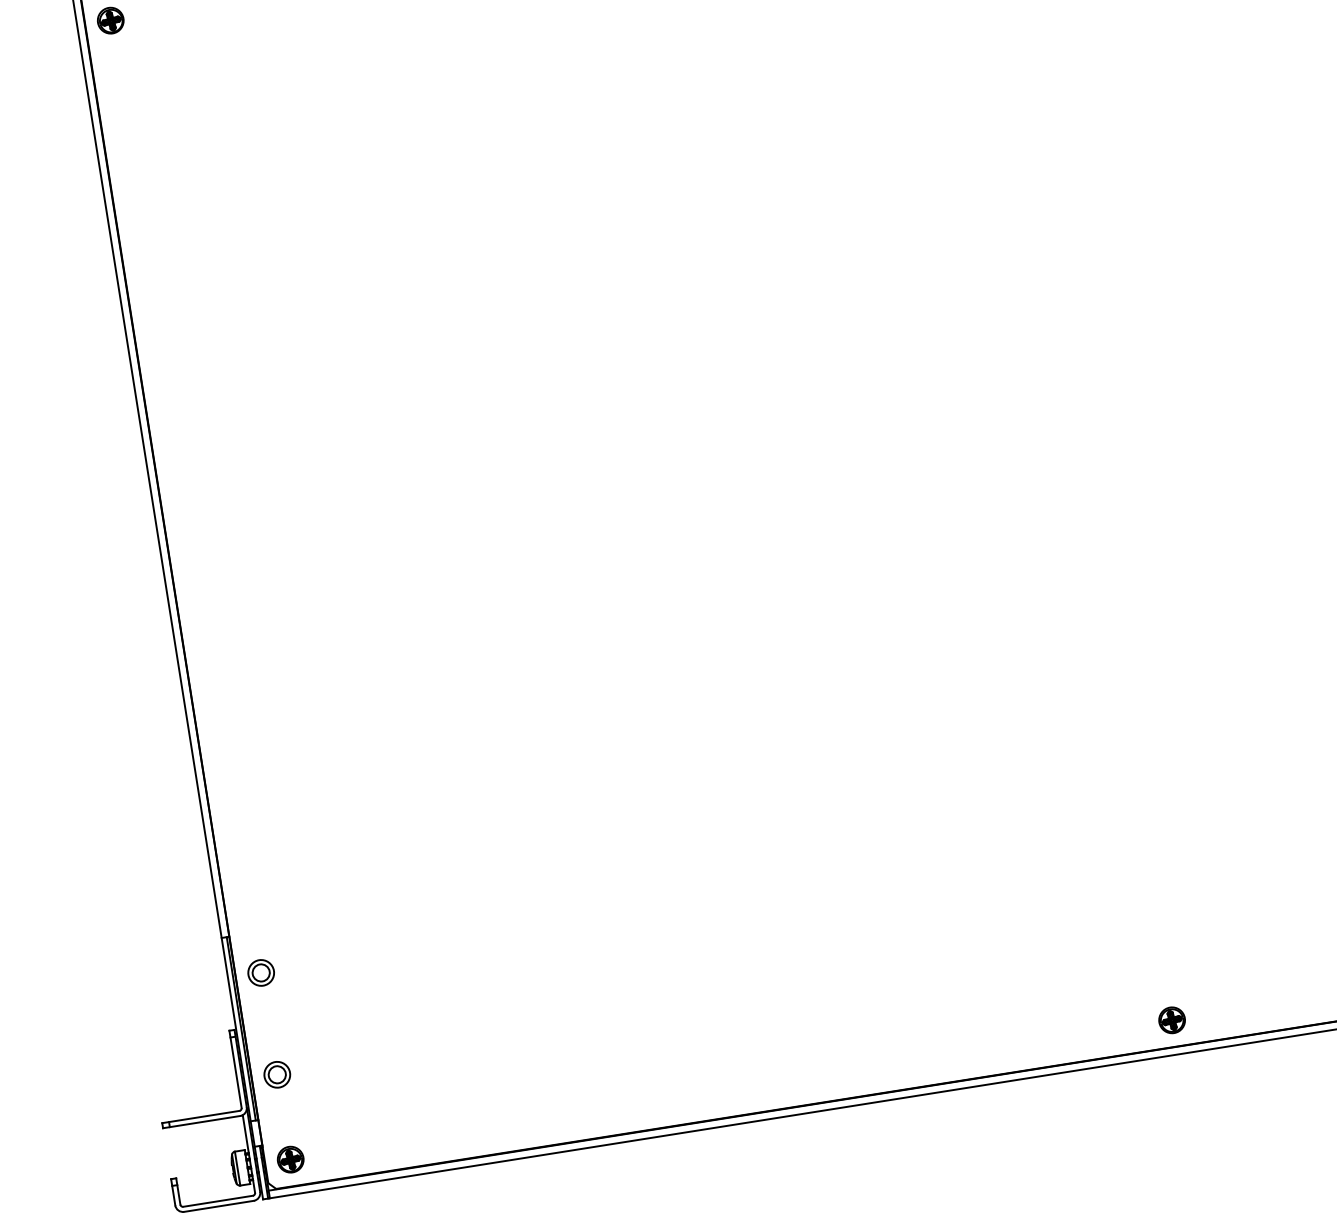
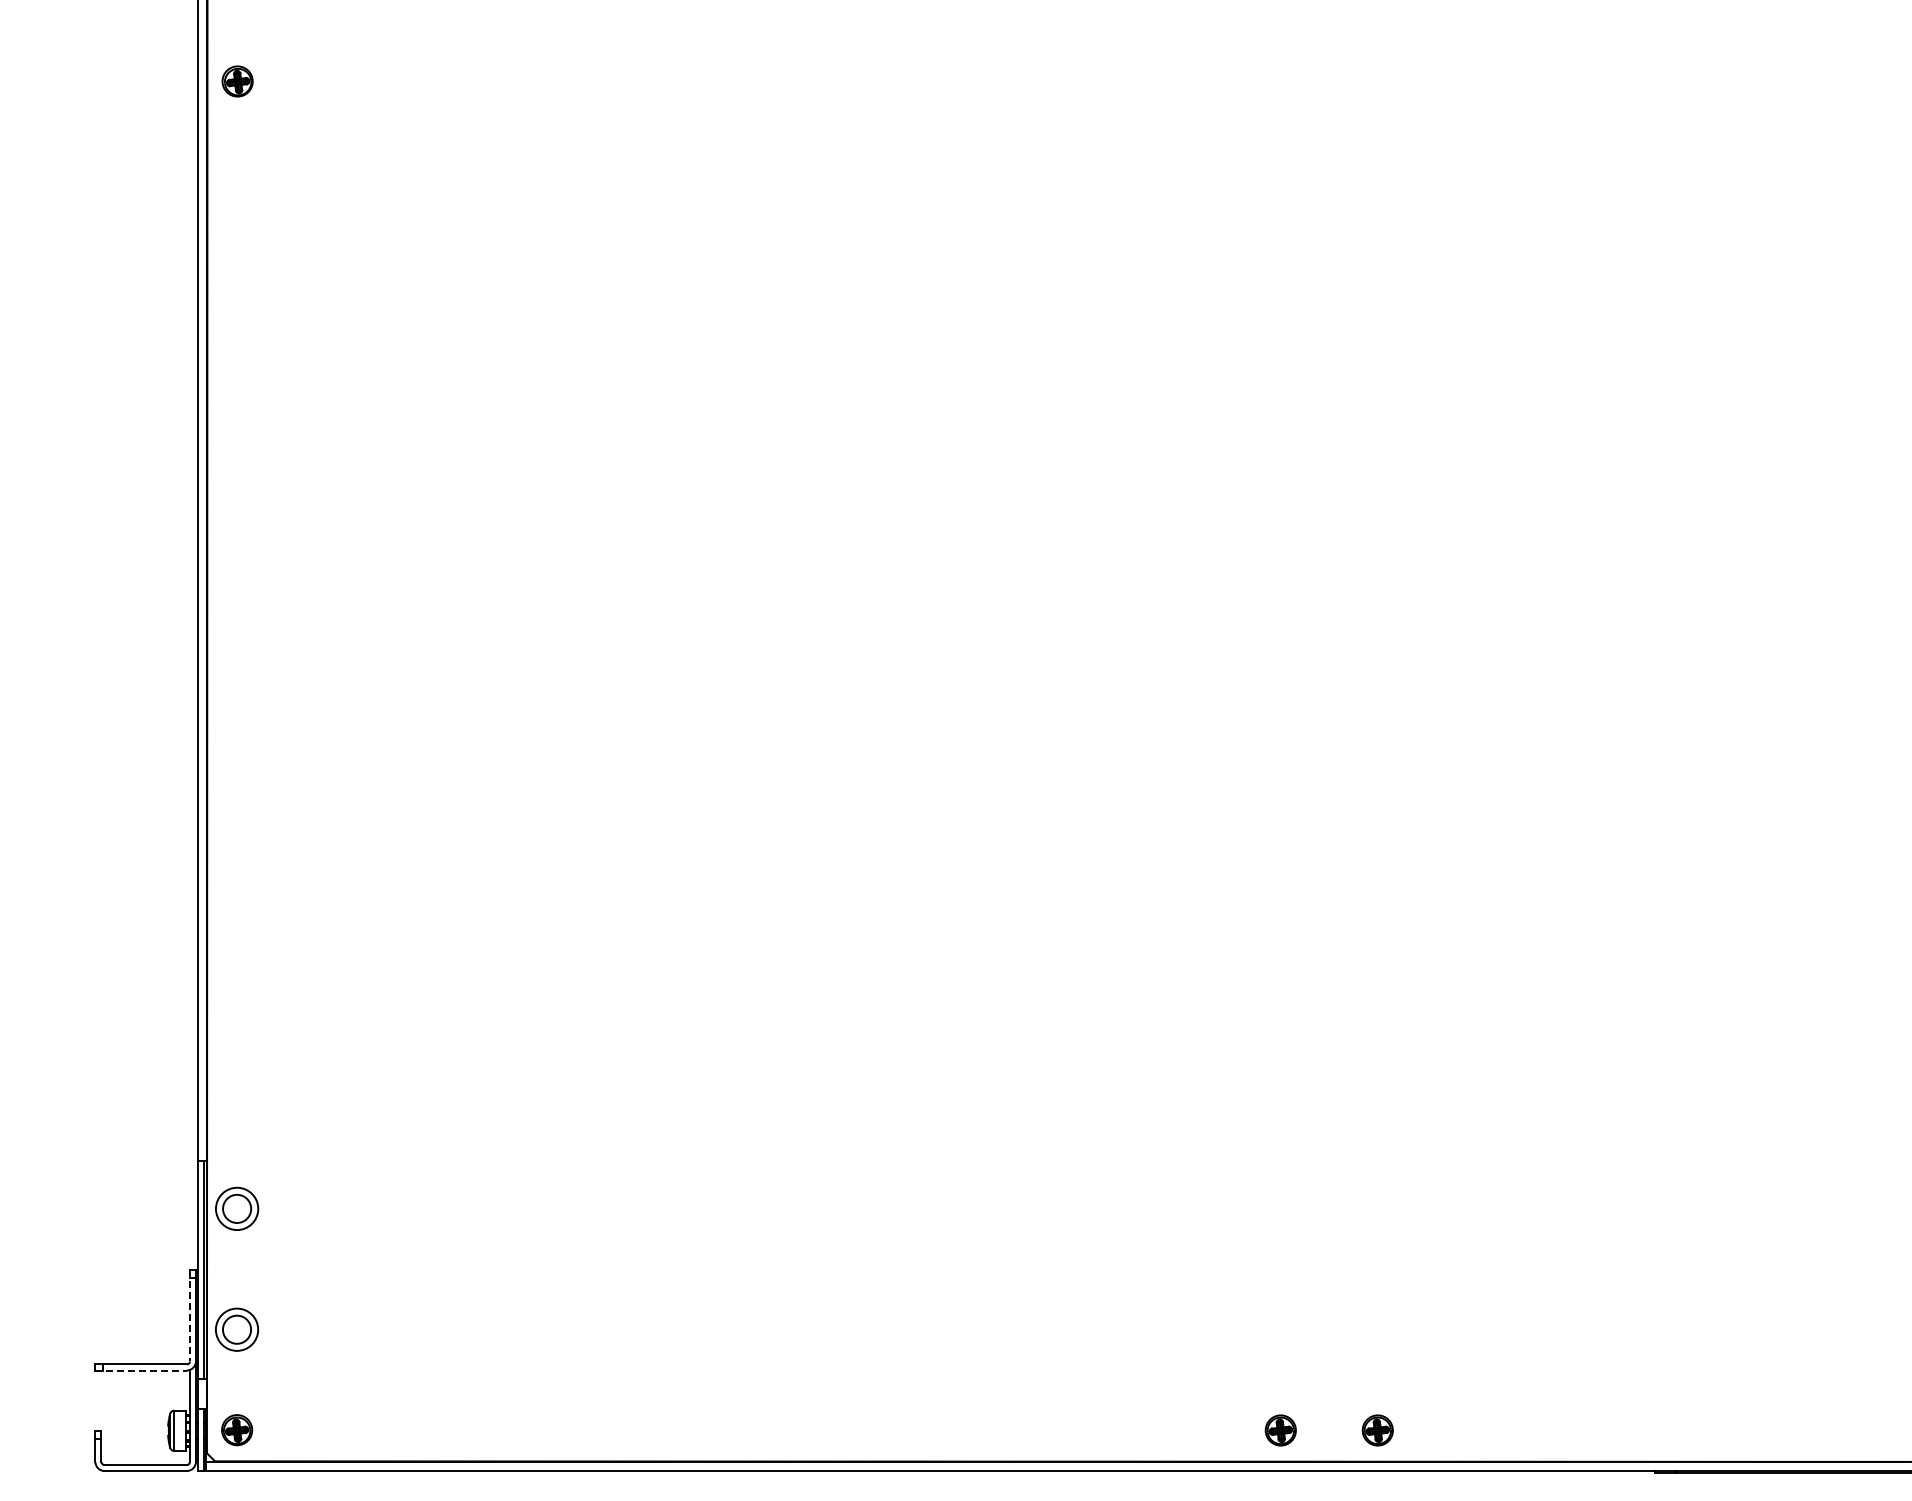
part: (261, 973) -> (237, 1209), size x1.4
part: (1253, 1007) -> (1377, 1430), added
line: (235, 1069) -> (189, 1315), solid -> dashed
part: (277, 1074) -> (237, 1329), size x1.4
line: (201, 1122) -> (141, 1370), solid -> dashed

